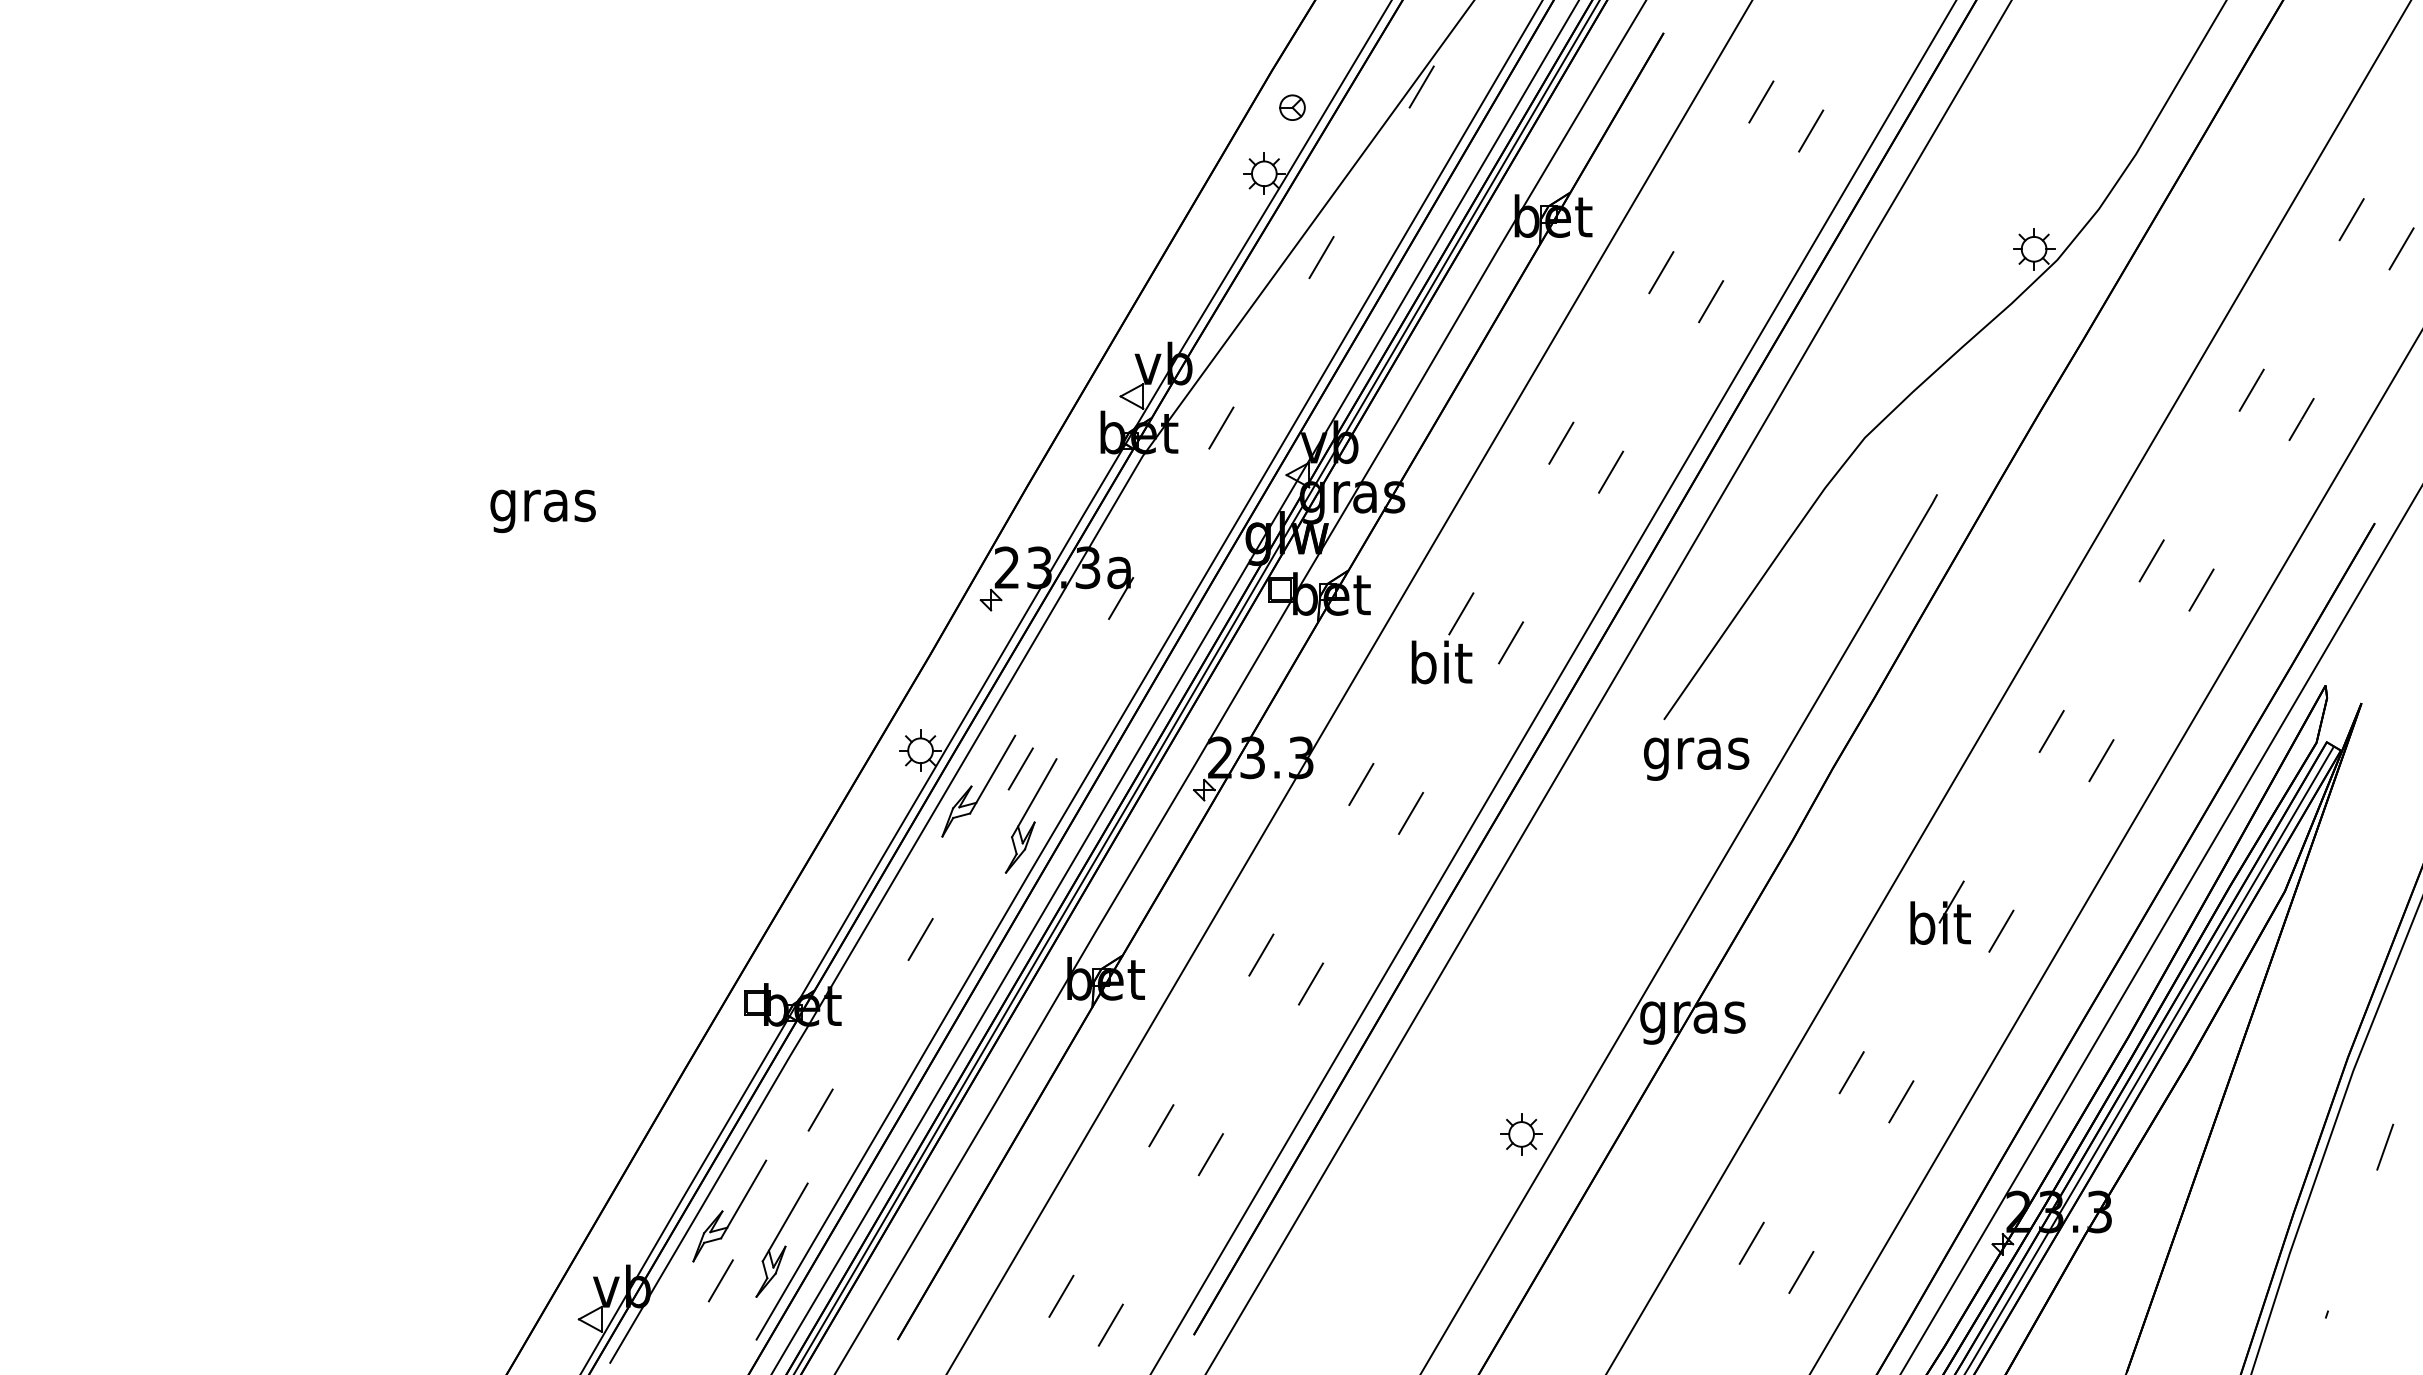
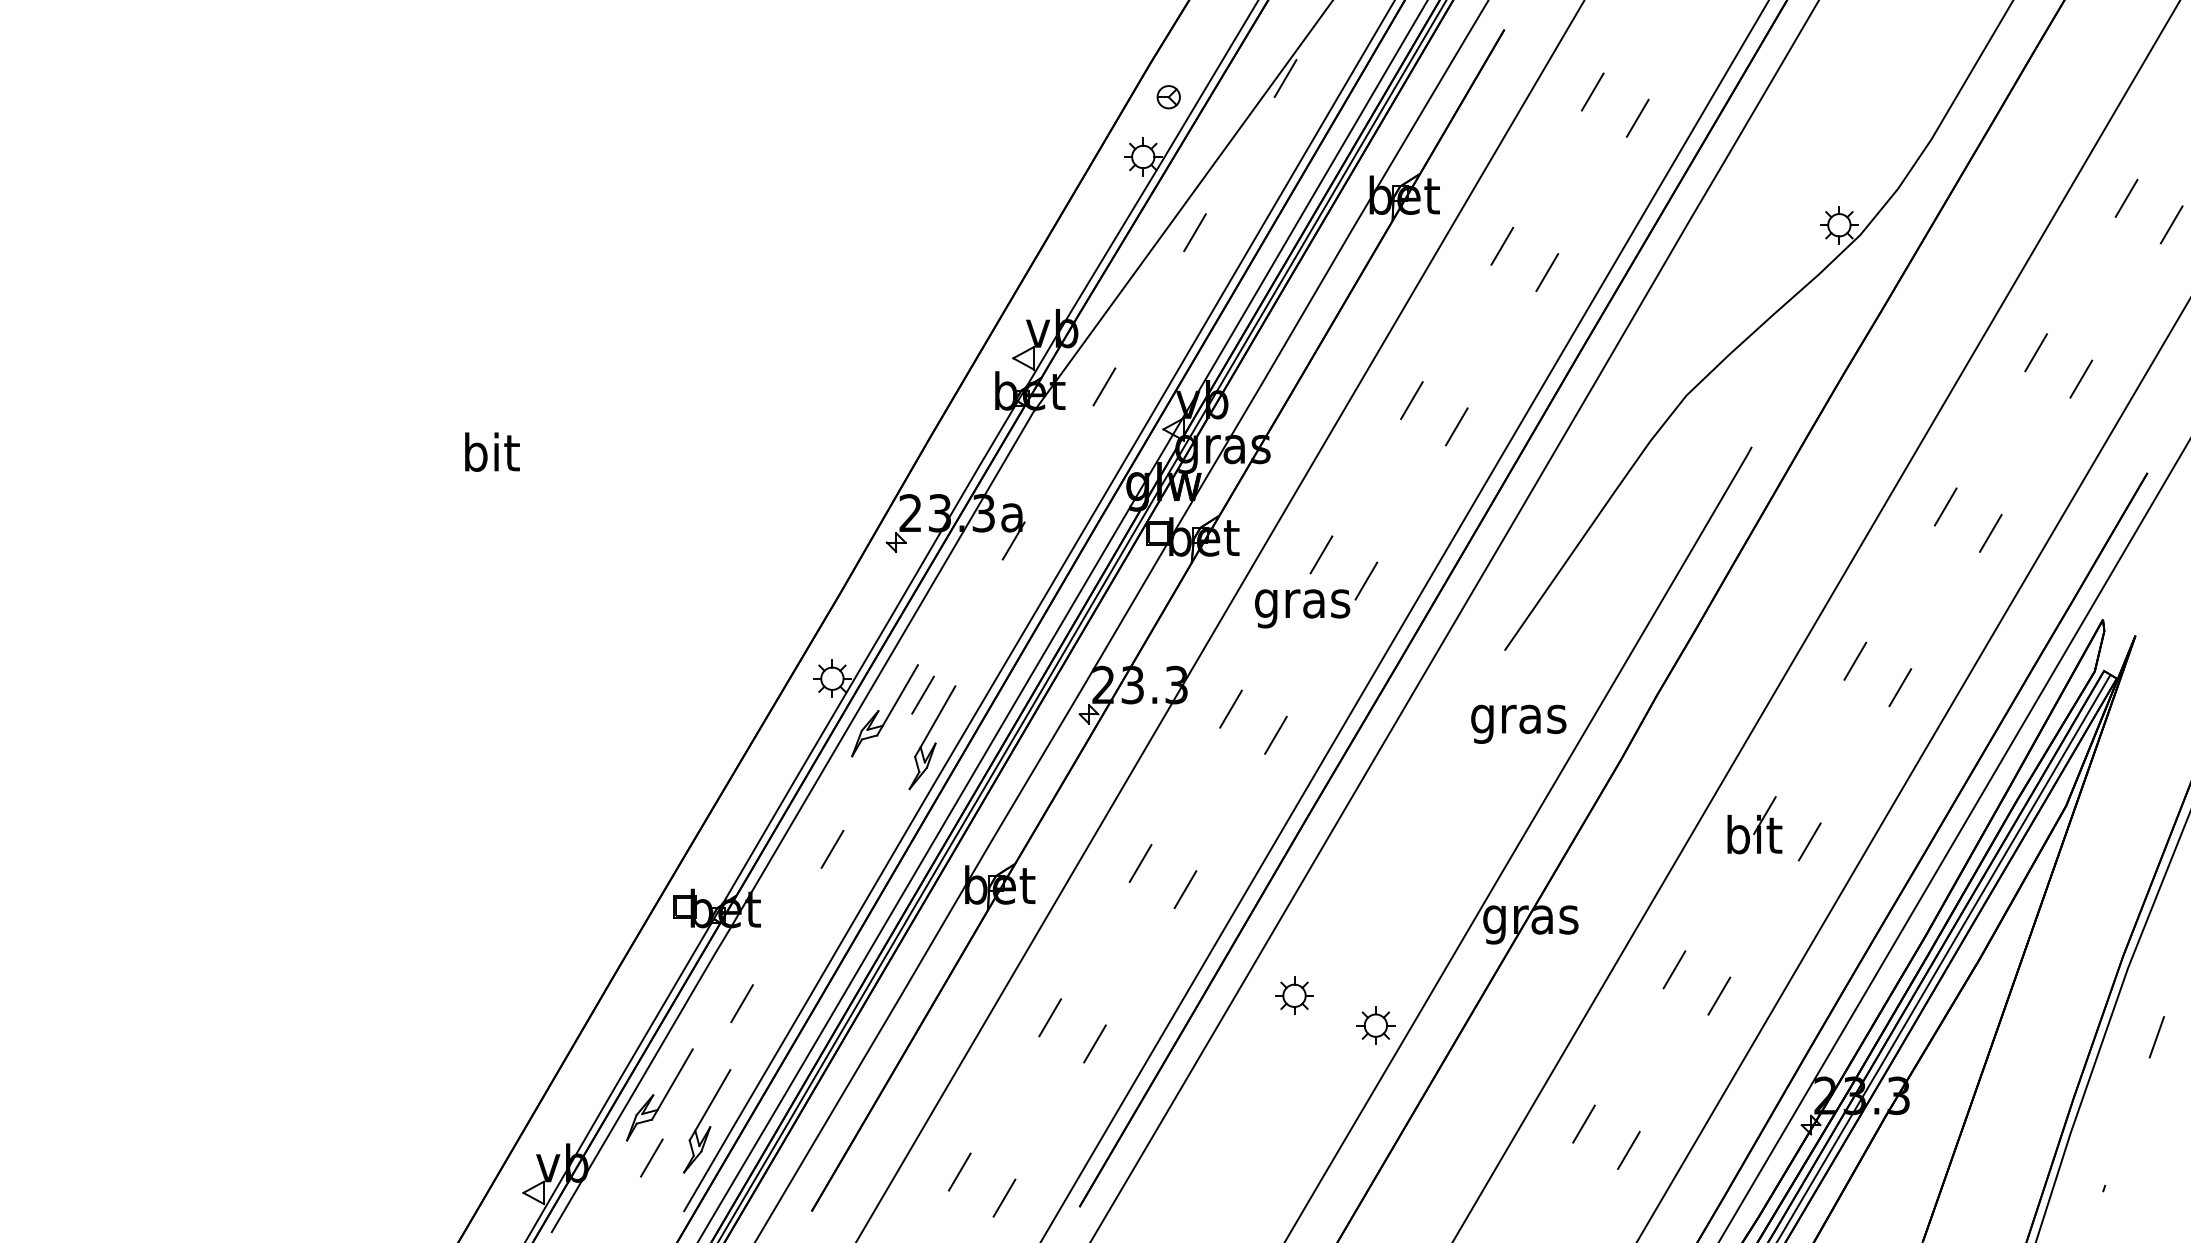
text: (542, 505) -> (490, 456), gras -> bit
text: (1440, 667) -> (1302, 603), bit -> gras
text: (1696, 758) -> (1518, 723), moved
part: (1431, 1101) -> (1294, 995), added

